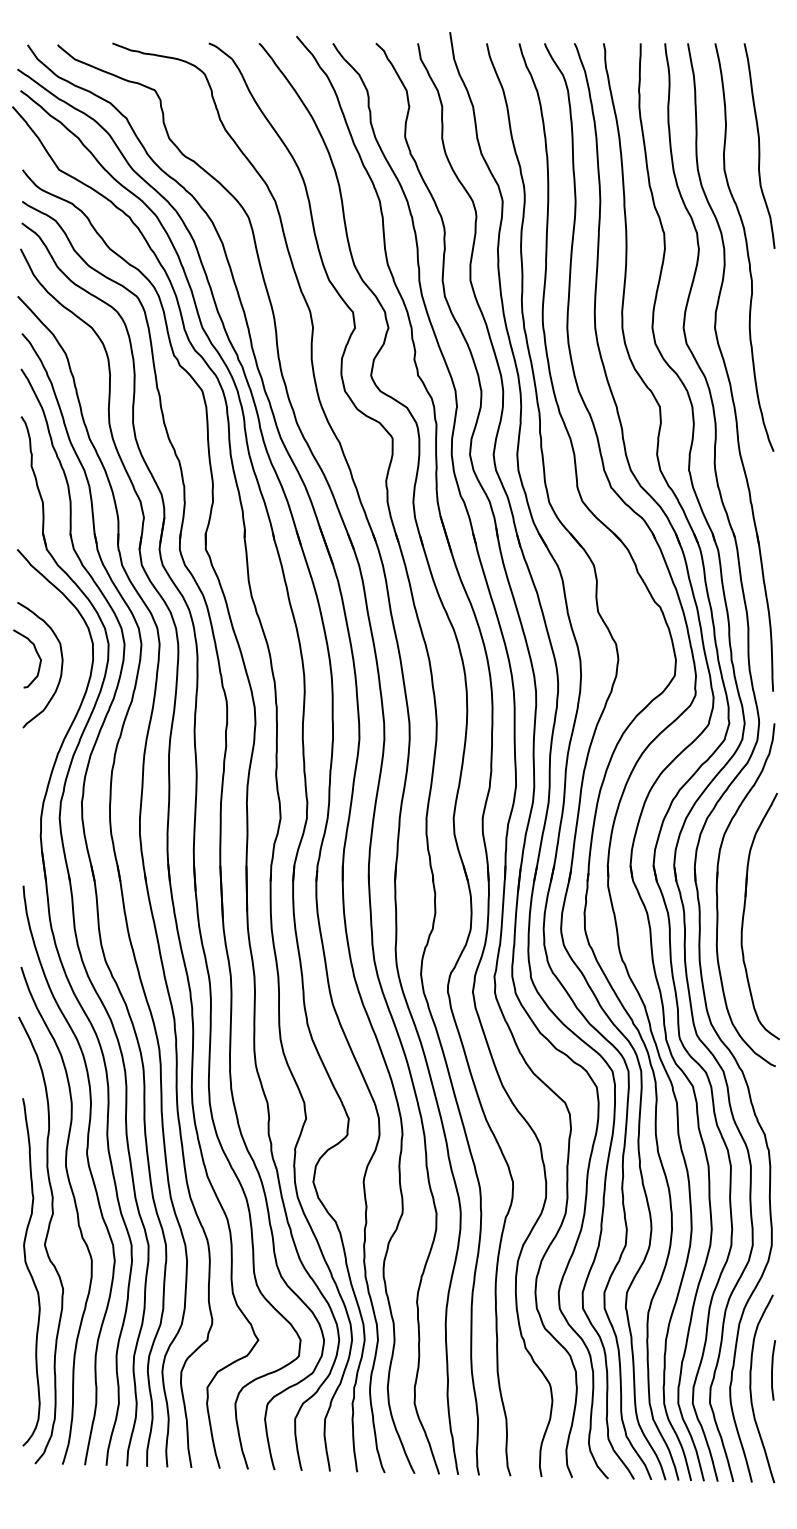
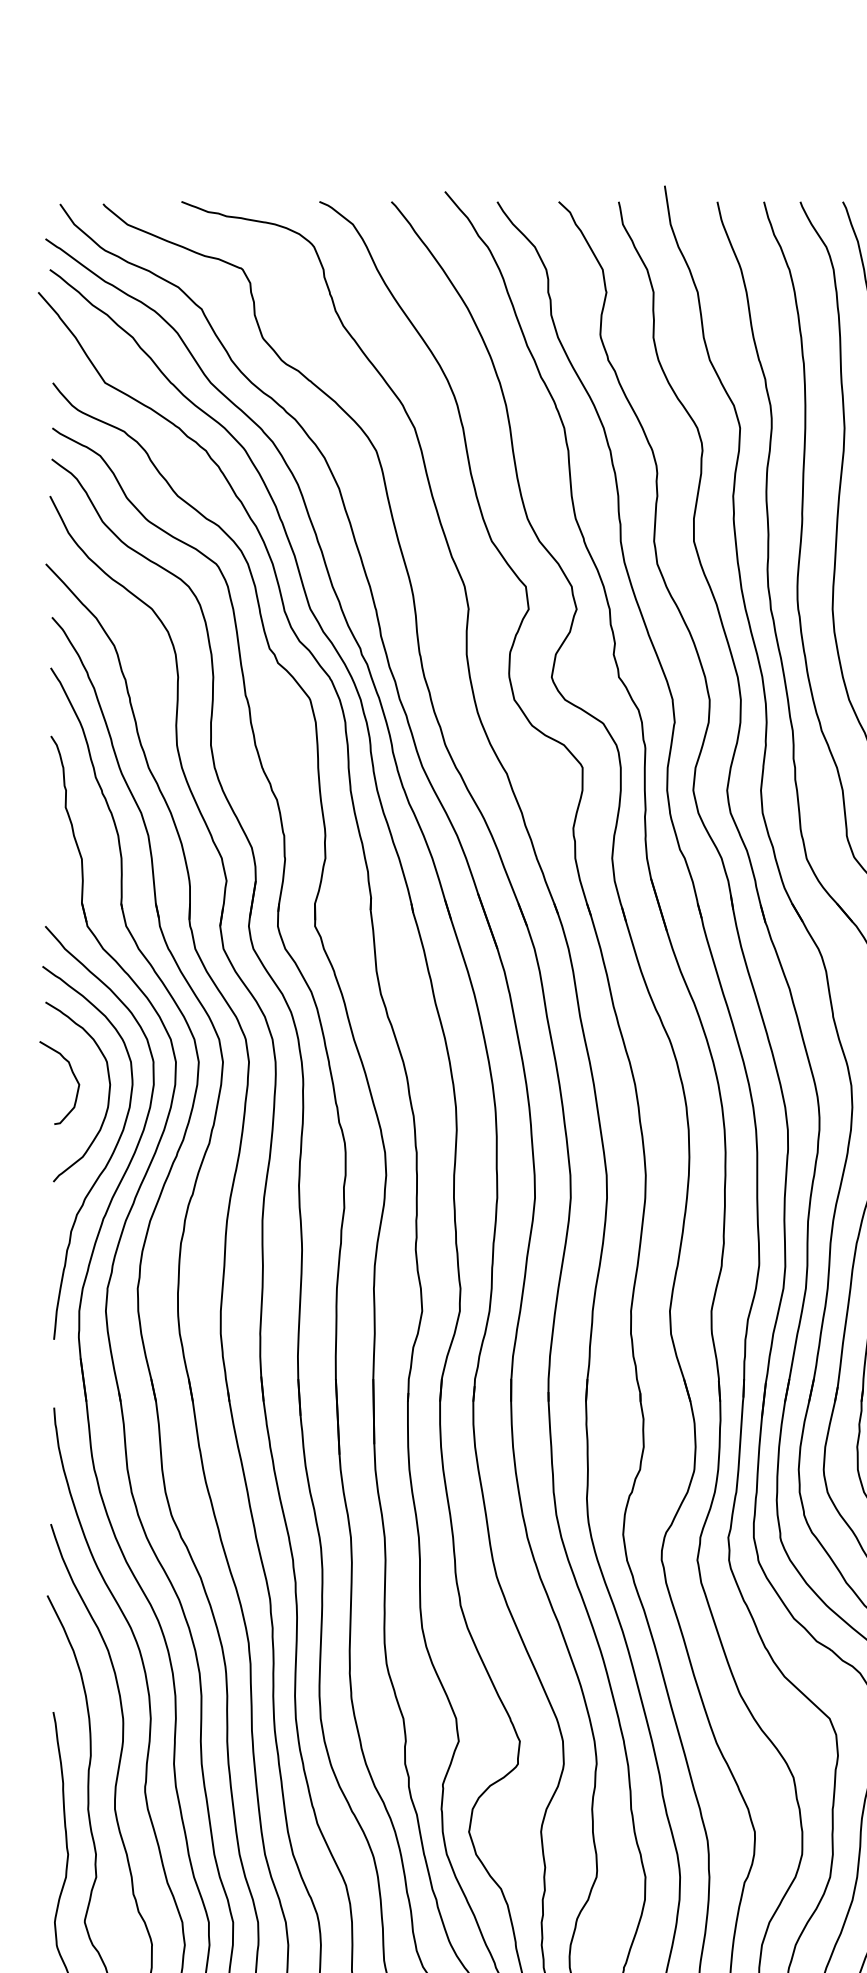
curve: (60, 713) -> (107, 1161), added

